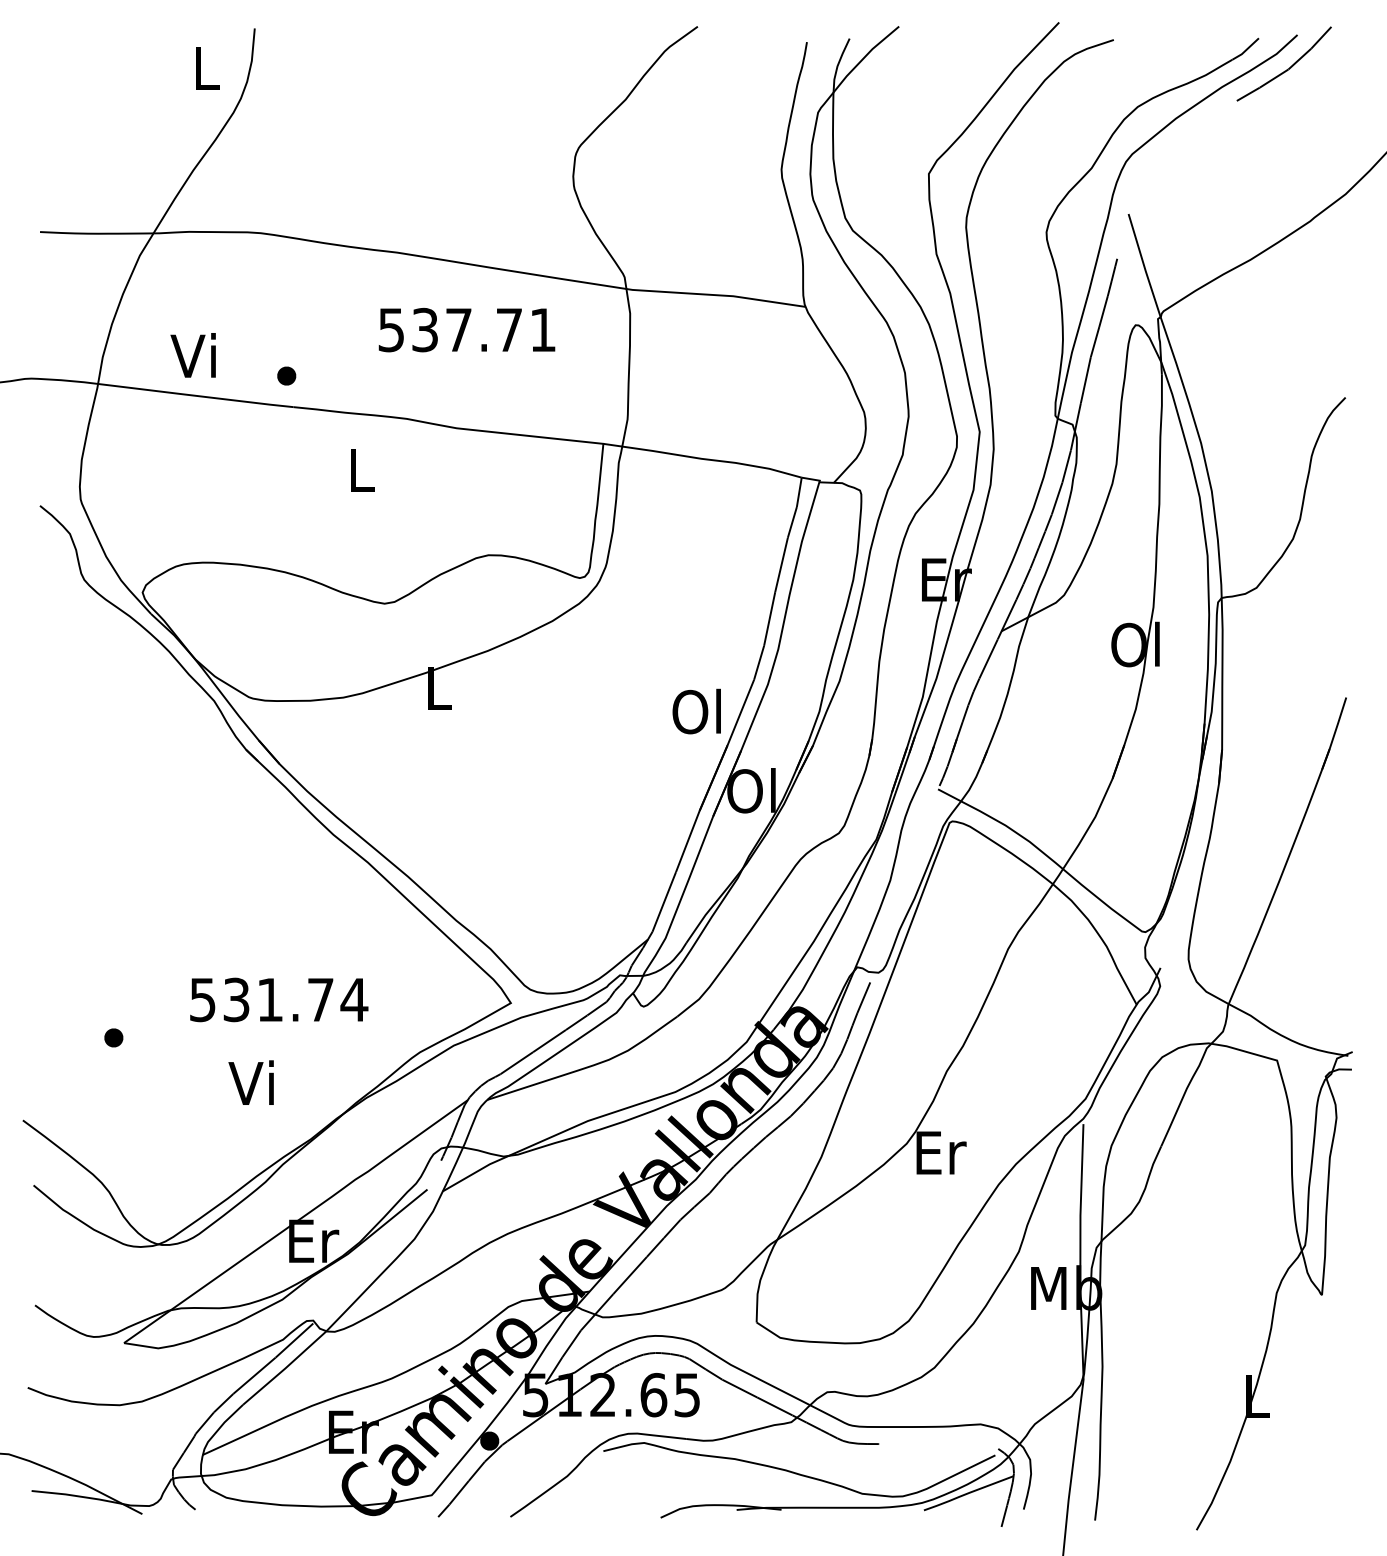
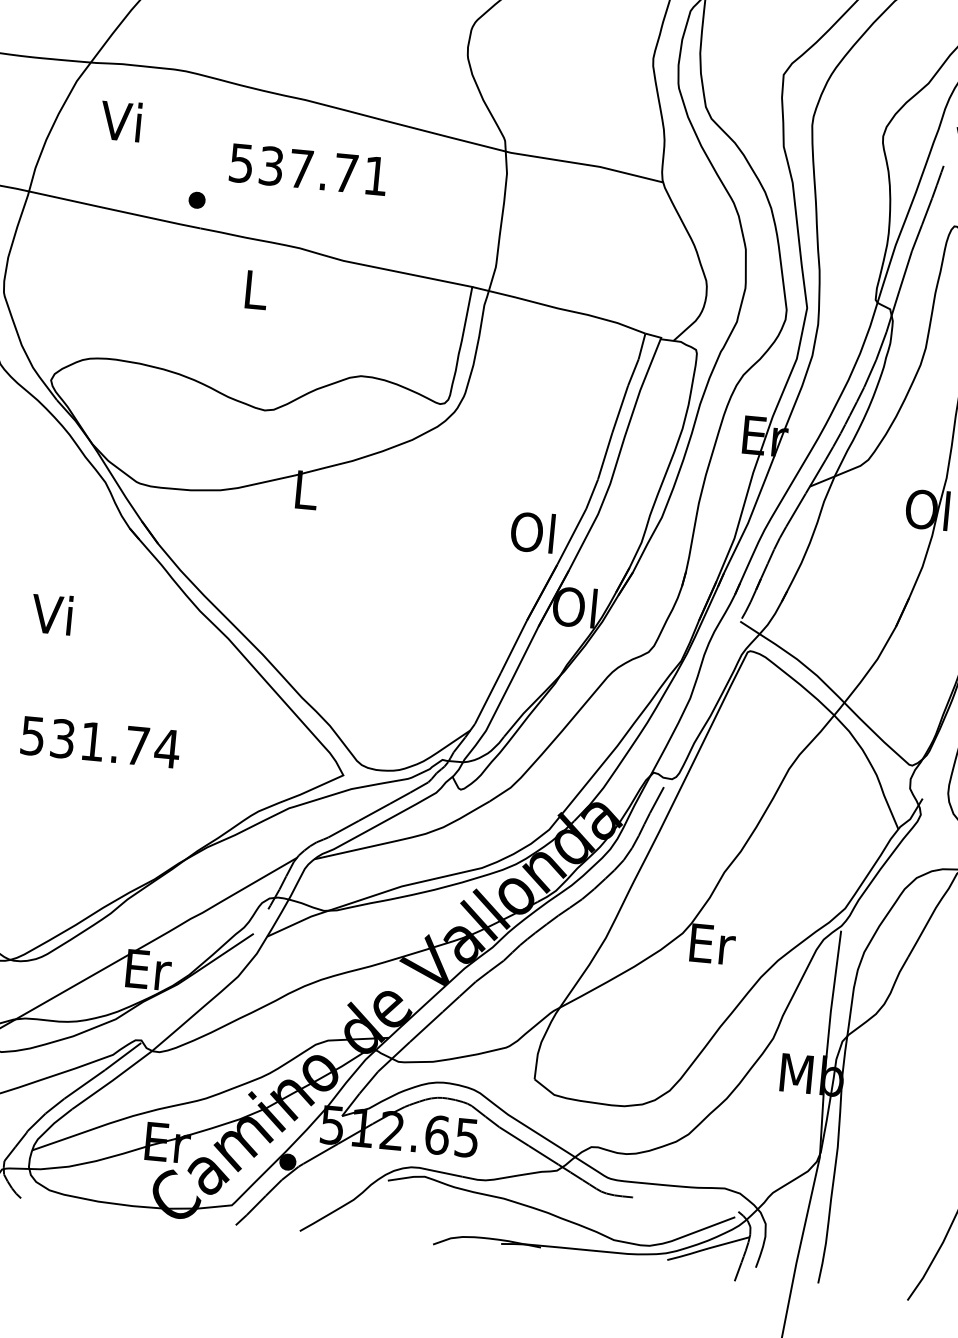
text: (466, 330) -> (308, 169), moved
text: (192, 355) -> (120, 120), moved
text: (279, 999) -> (100, 742), moved
text: (250, 1082) -> (51, 613), moved

